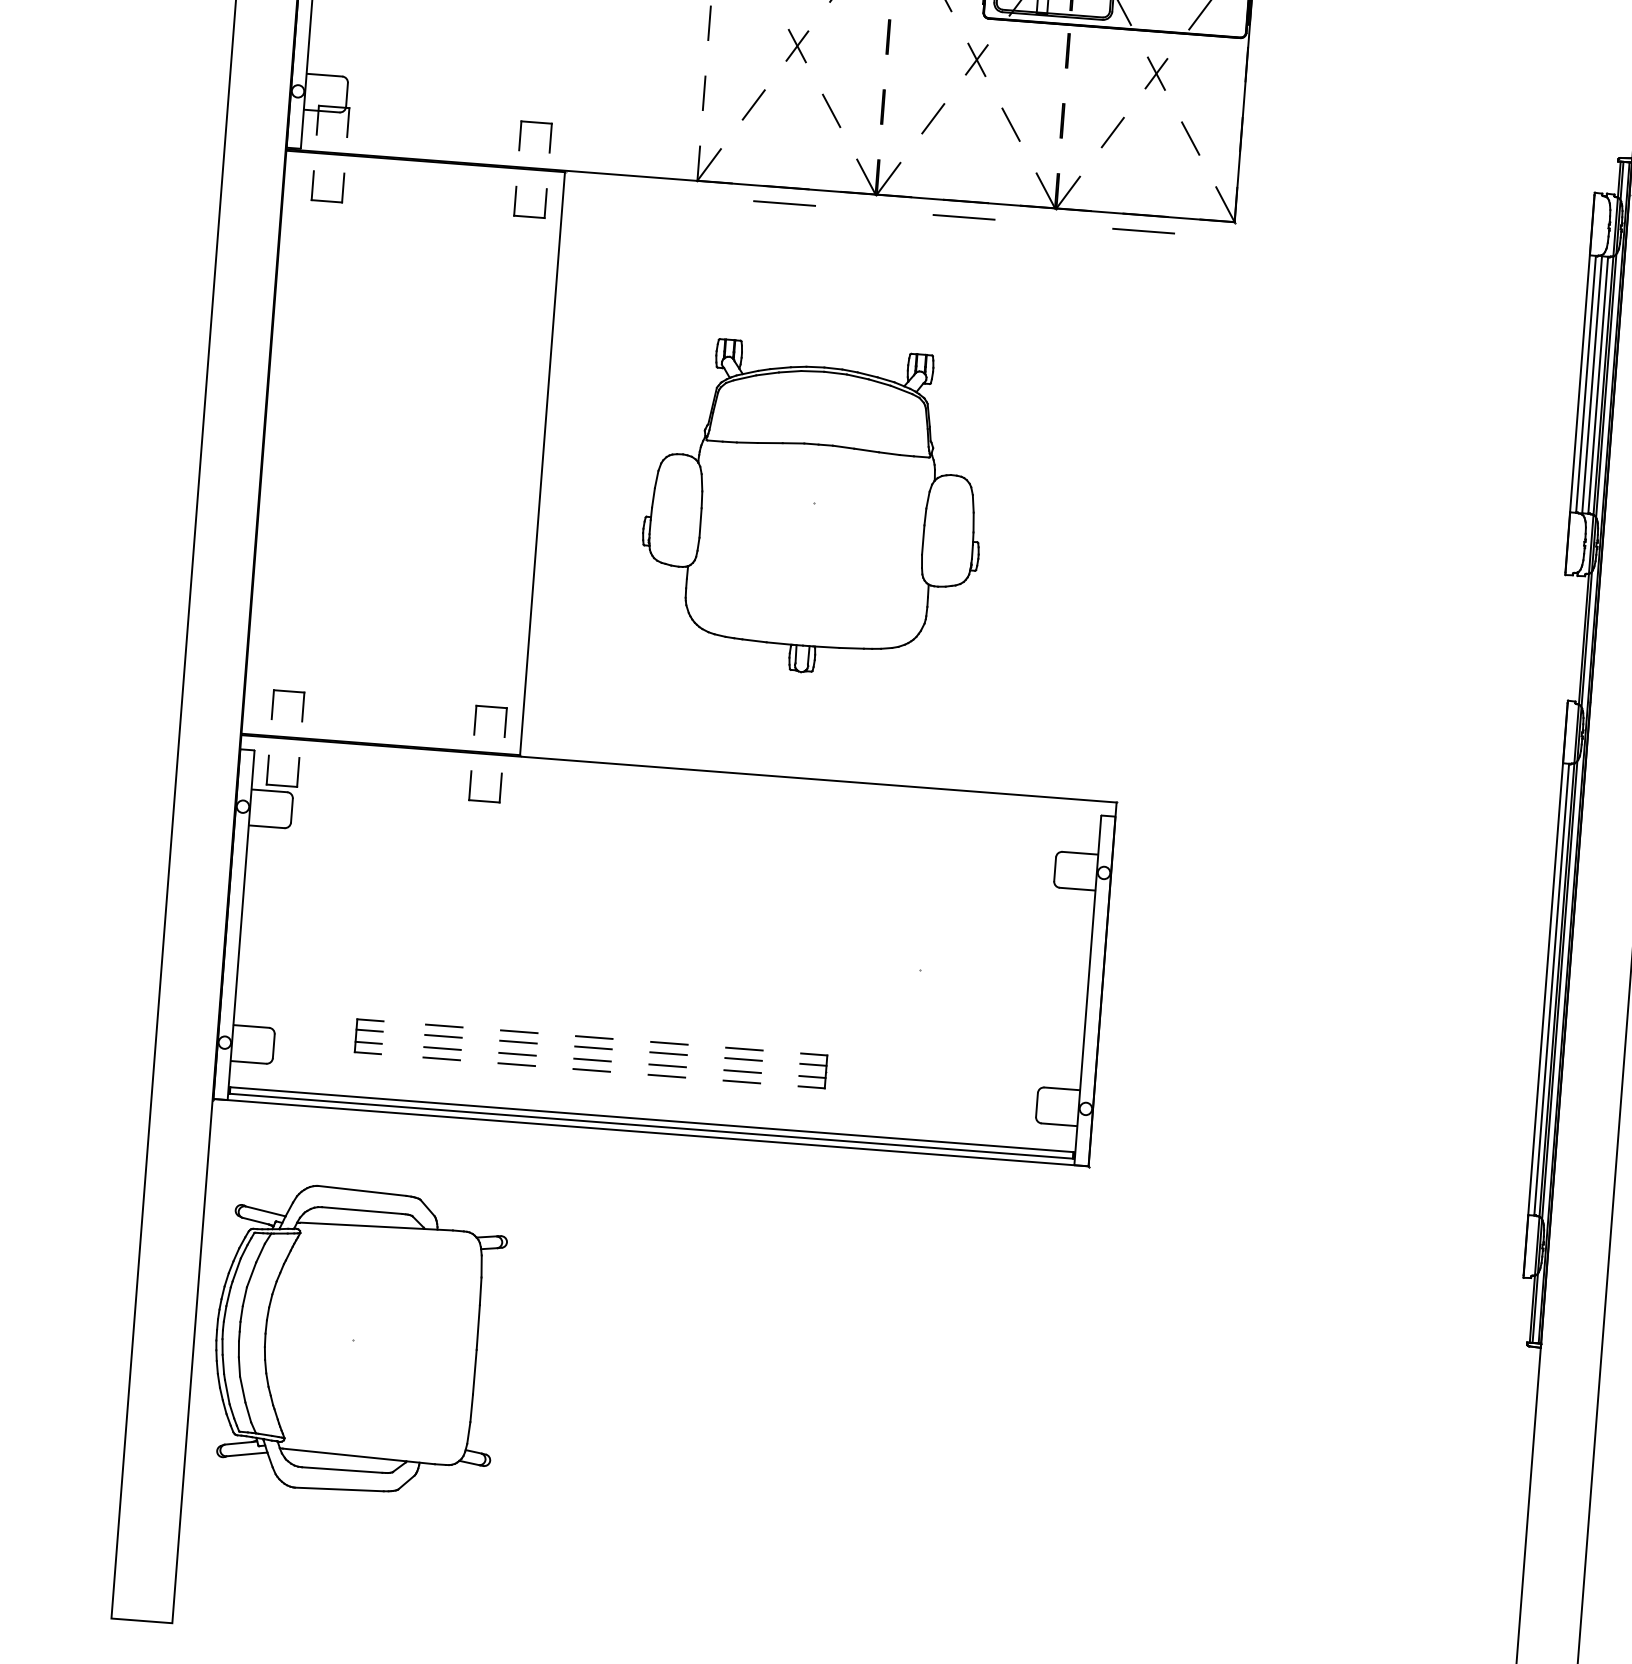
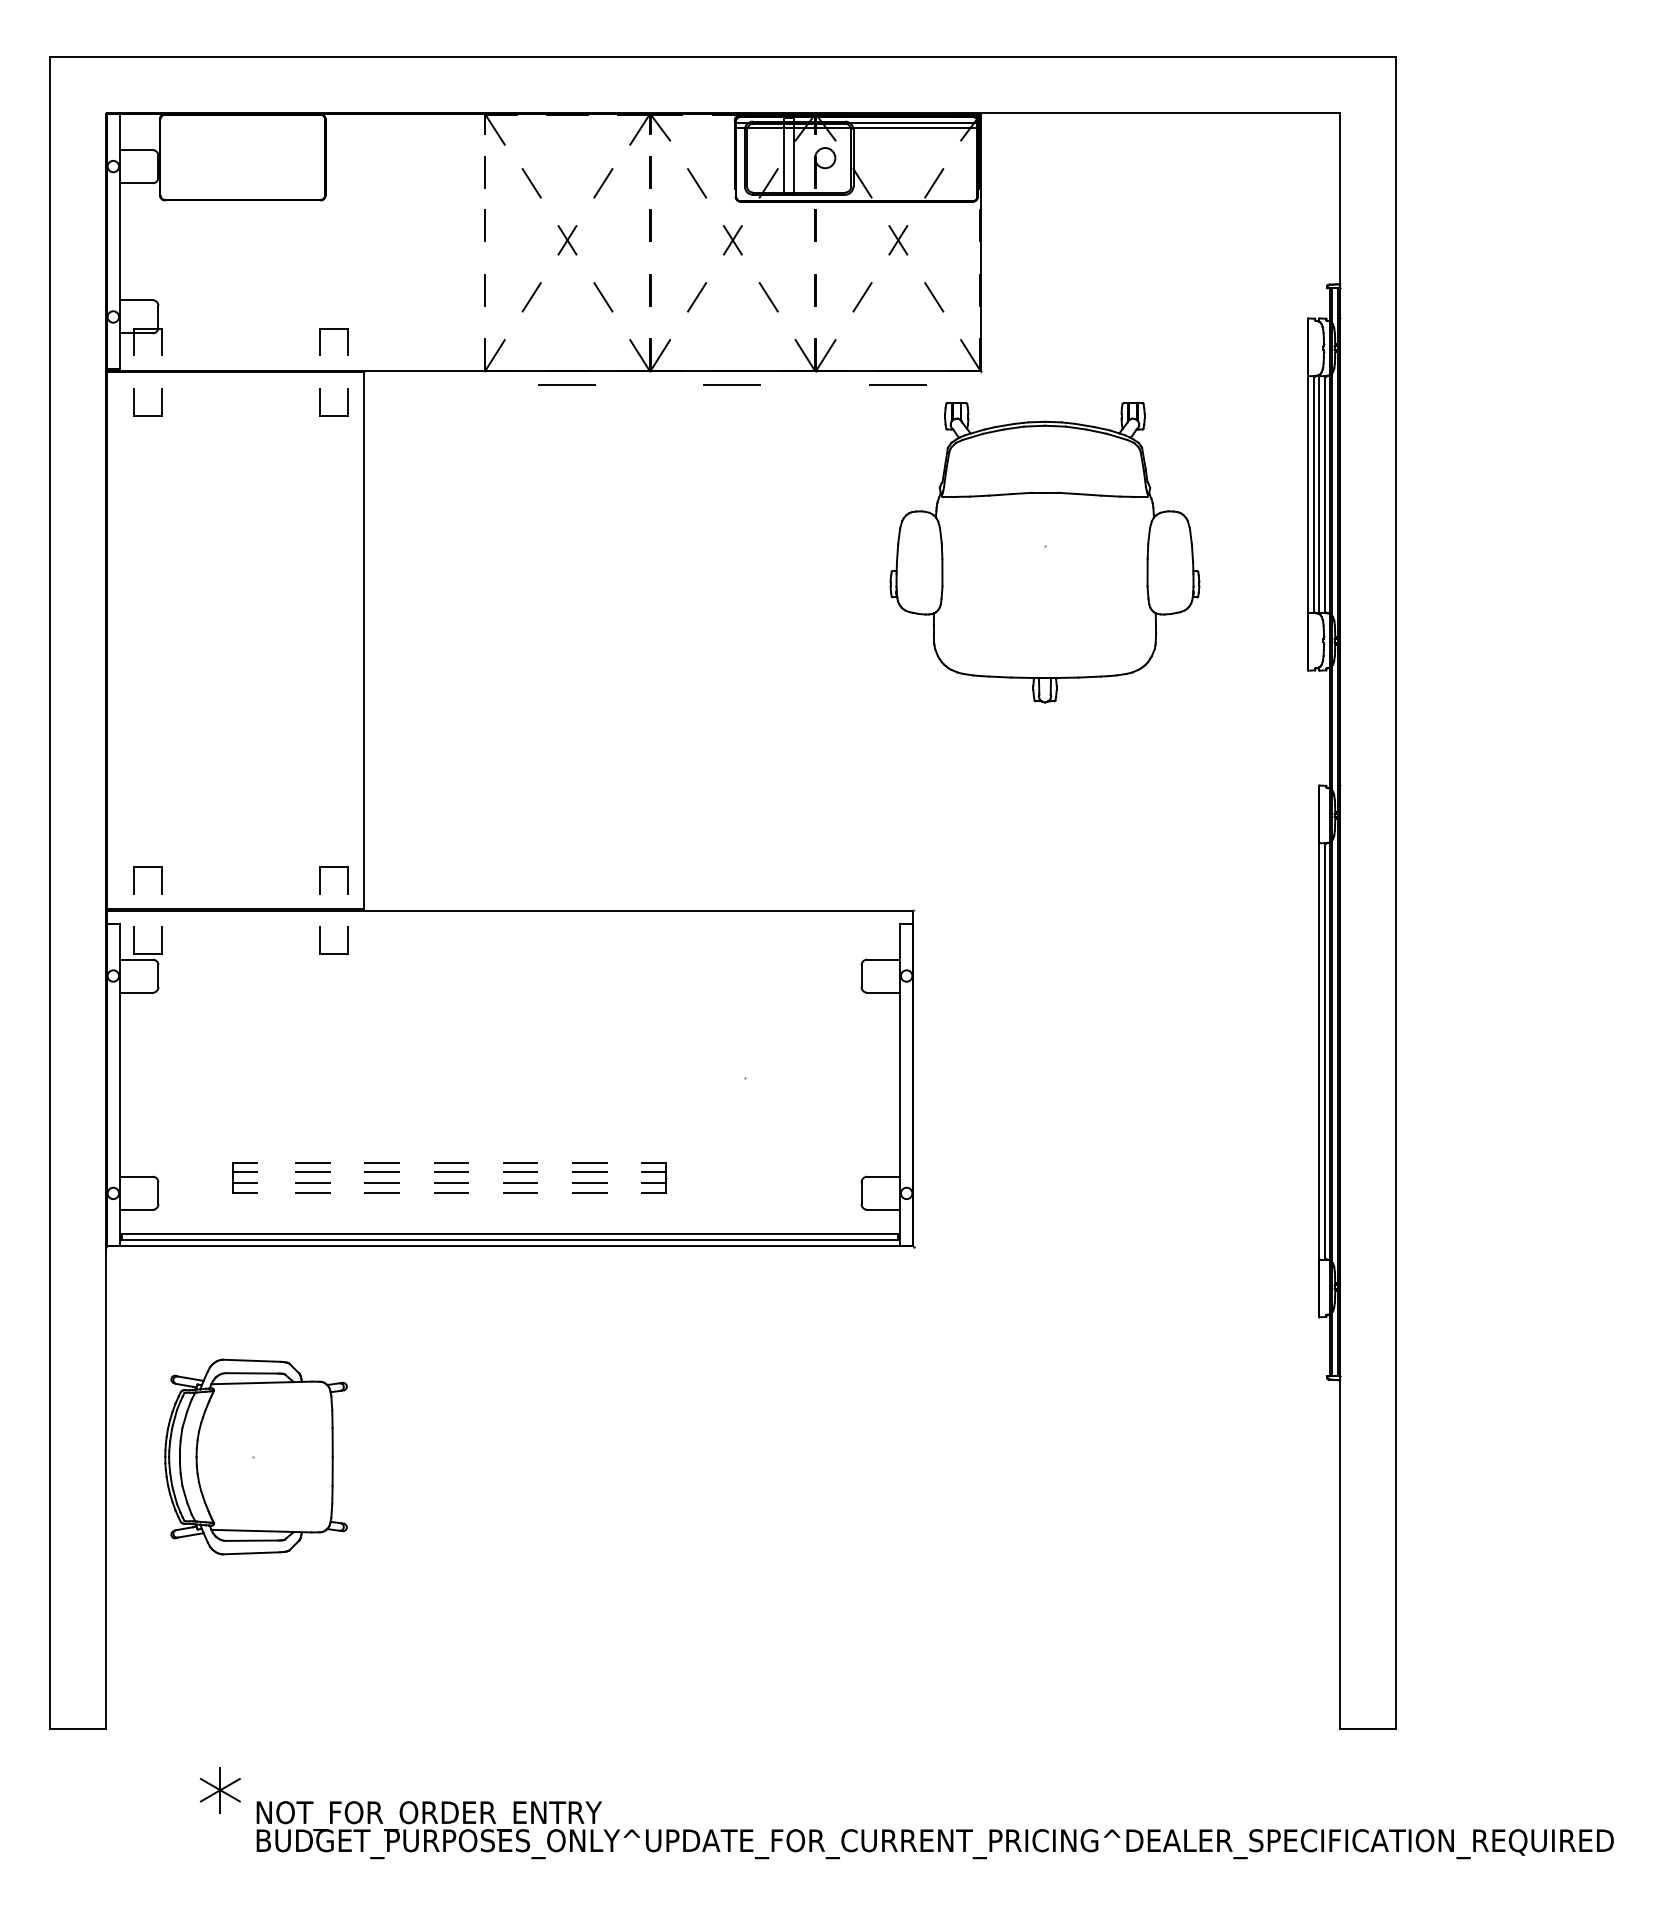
part: (813, 509) -> (1044, 552), moved
part: (357, 1340) -> (255, 1456), size x0.7

